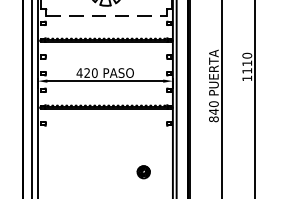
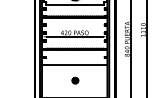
line: (106, 16) -> (75, 5), dashed -> solid
line: (104, 140) -> (74, 65), added
part: (143, 171) -> (75, 80), moved

